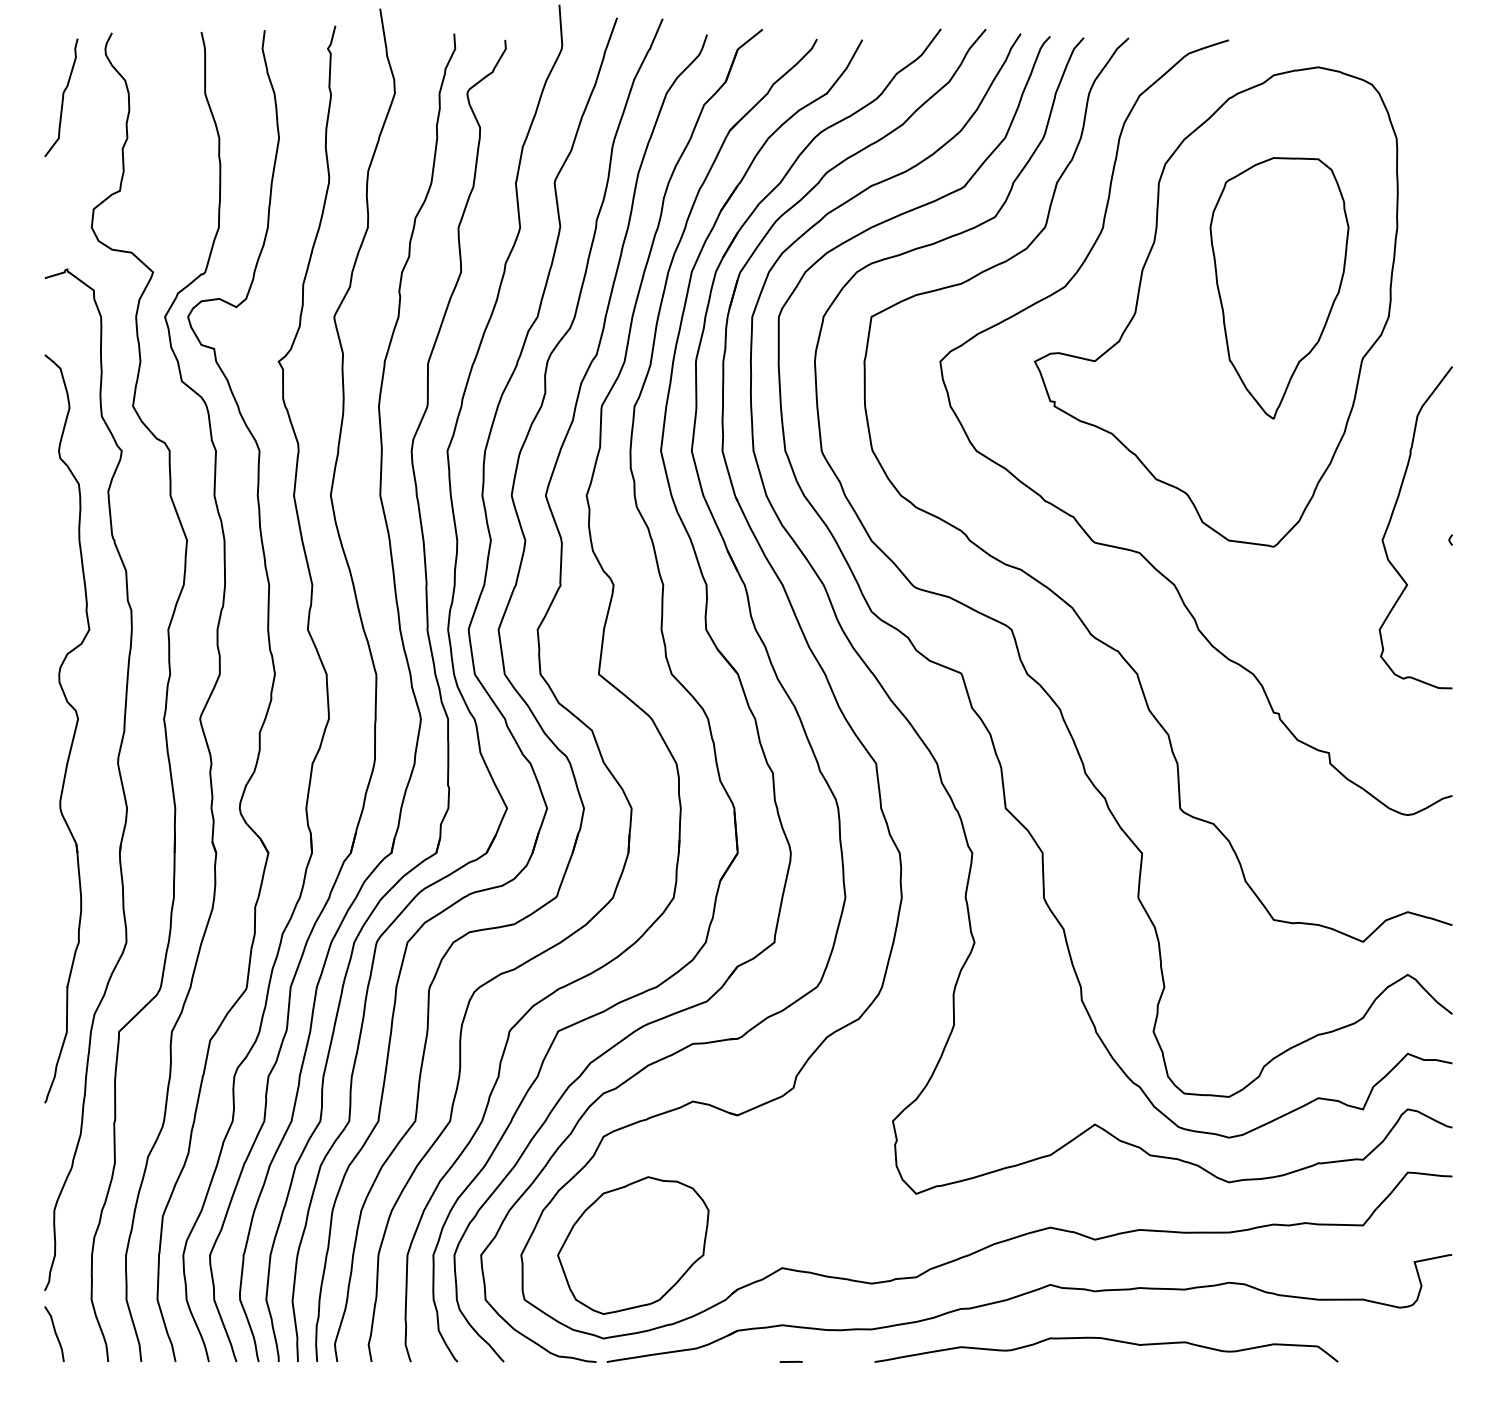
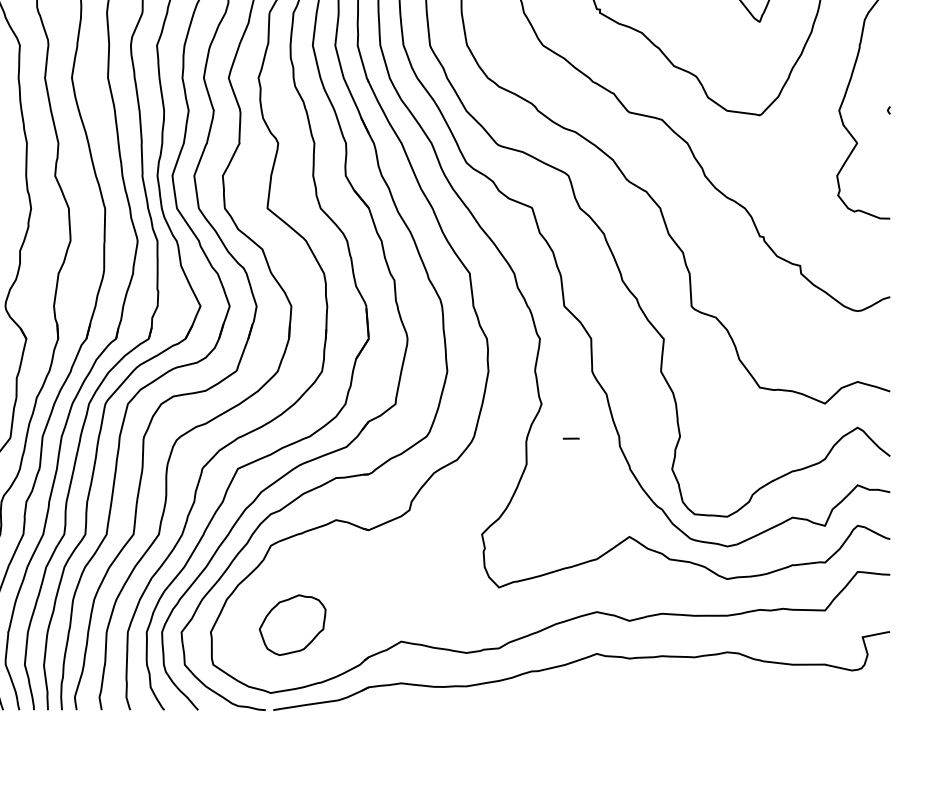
part: (633, 1245) -> (292, 625), size x0.6
curve: (1107, 1340) -> (638, 694), removed
line: (790, 1361) -> (570, 438), moved

